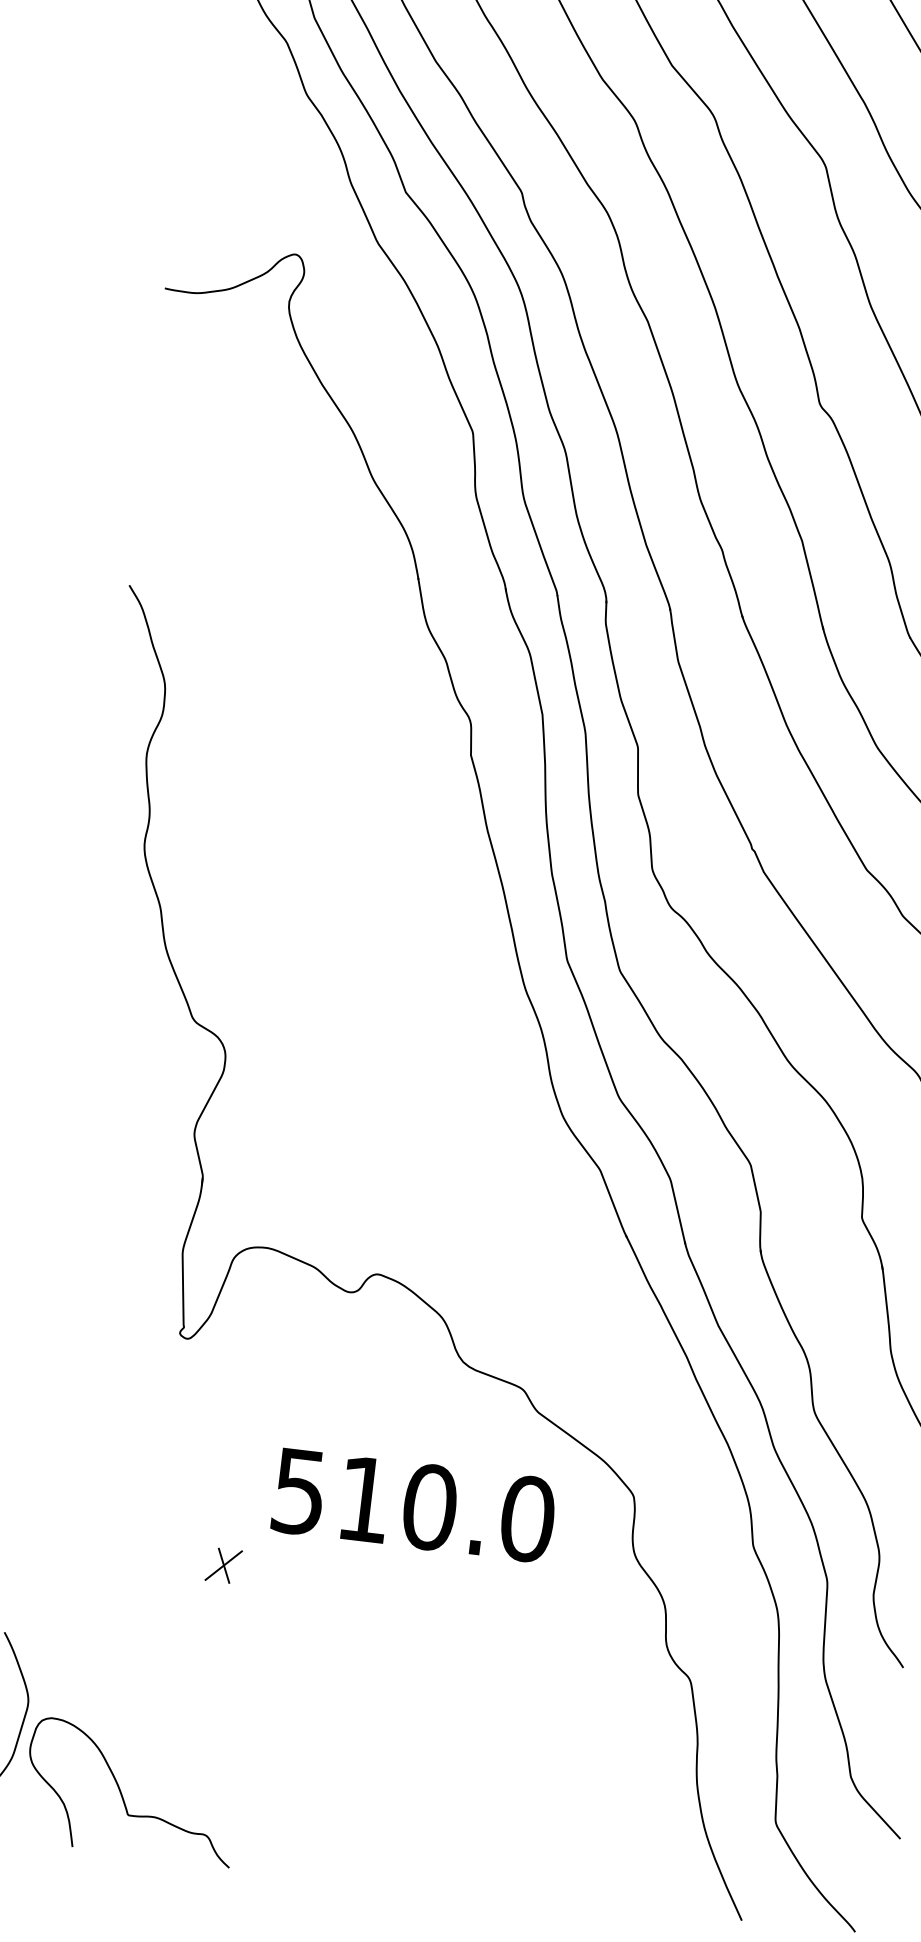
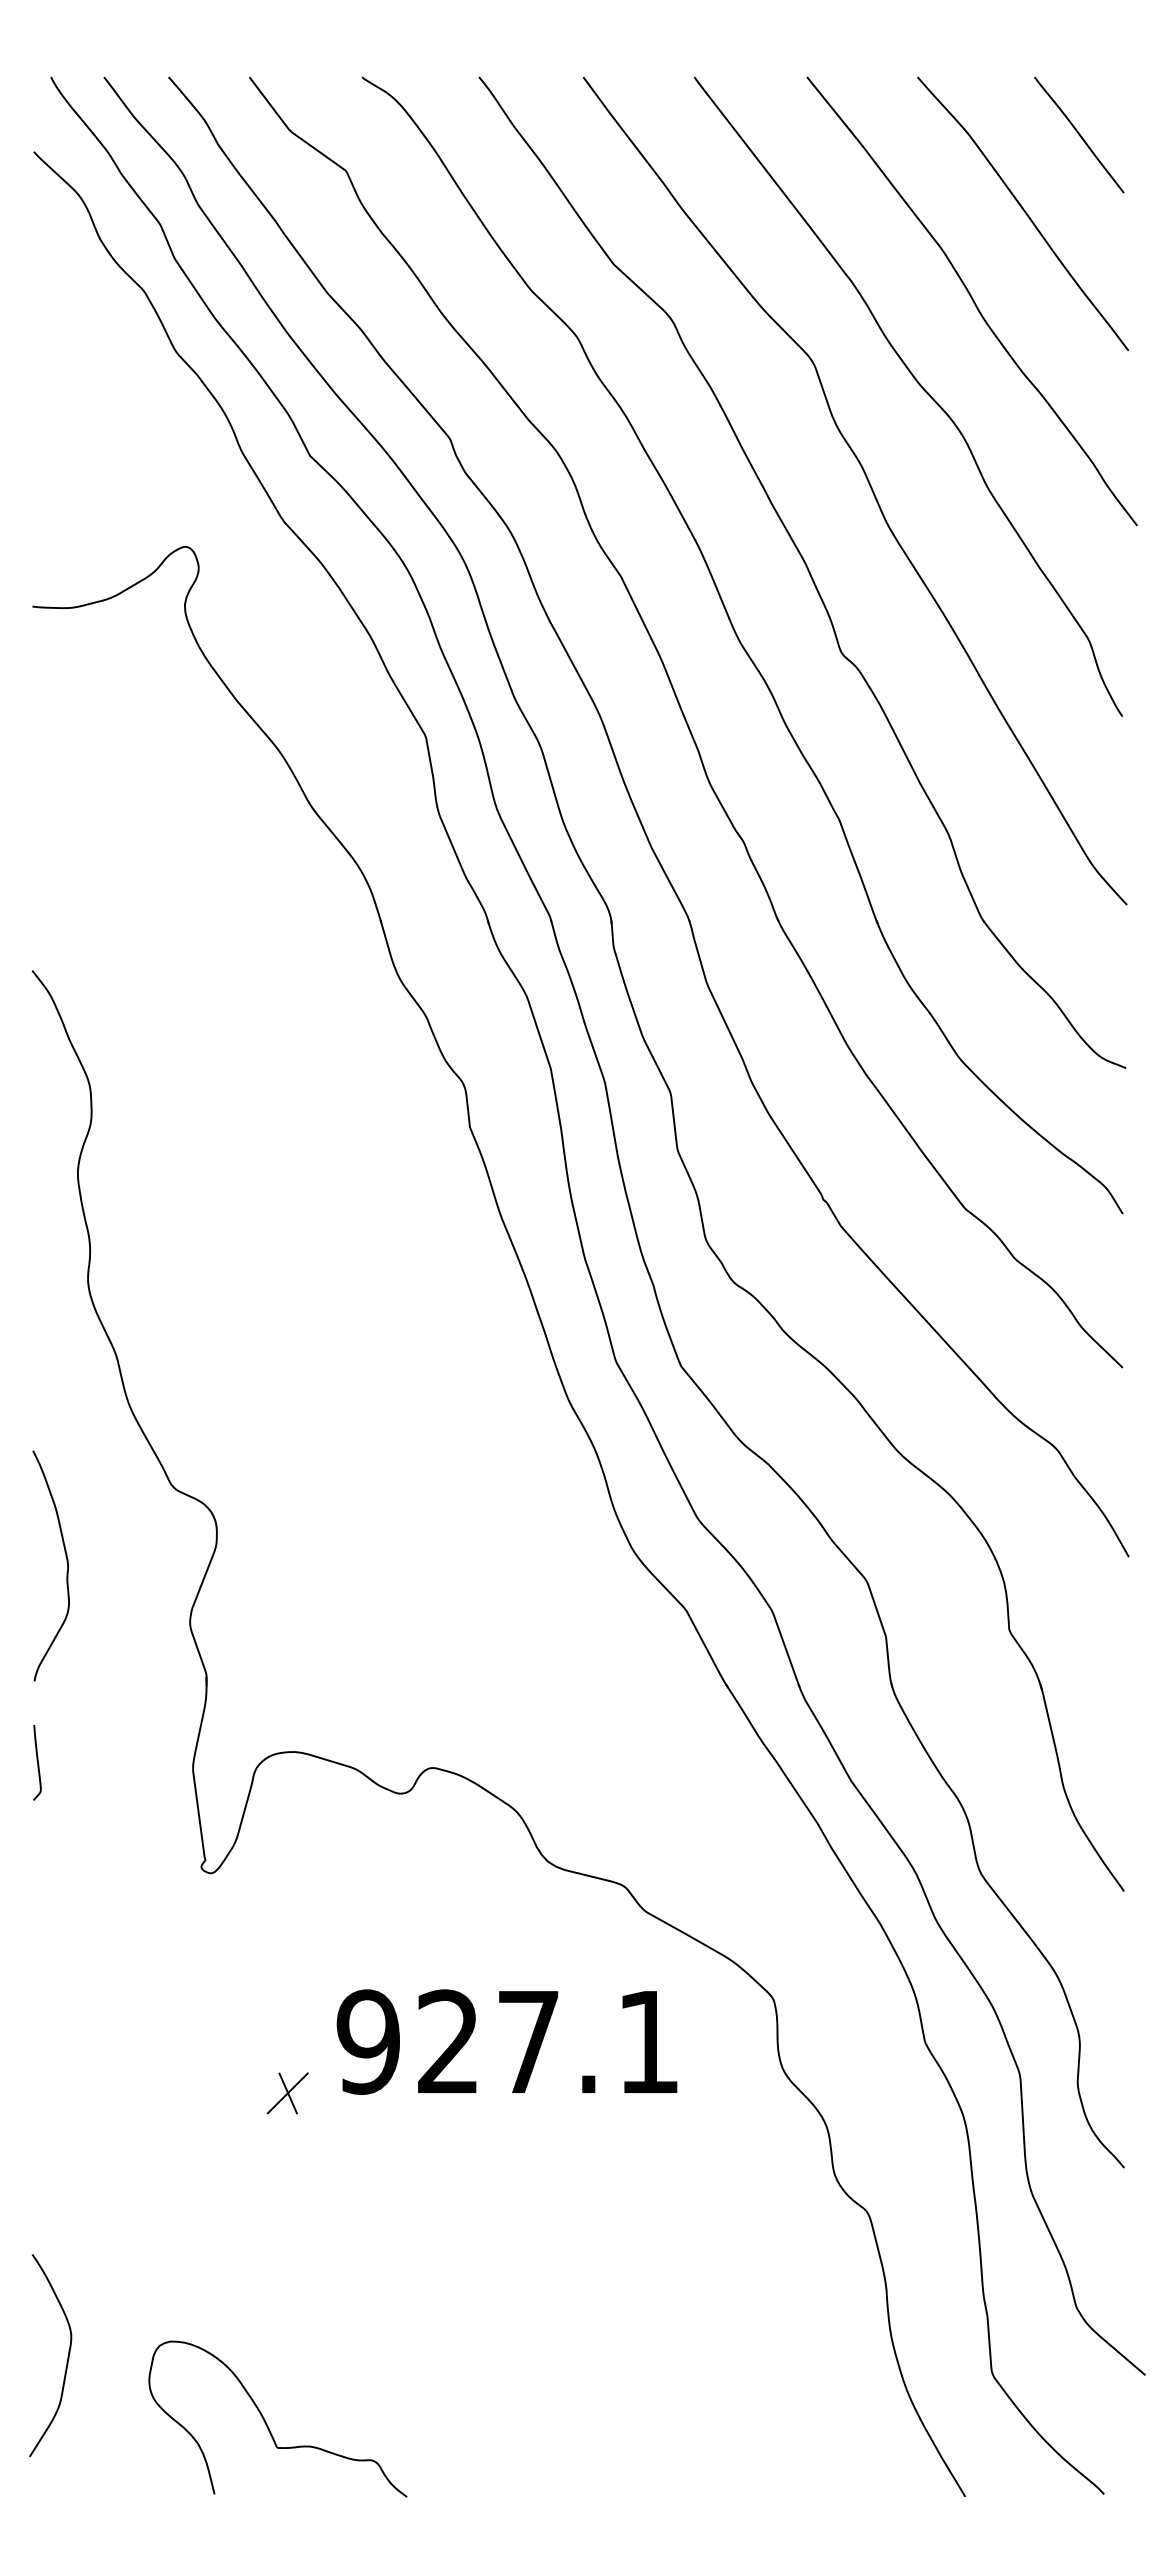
curve: (99, 1070) -> (66, 1561), added
curve: (56, 1231) -> (37, 1762), added
text: (413, 1504) -> (508, 2041), 510.0 -> 927.1
part: (223, 1565) -> (287, 2093), moved
curve: (122, 1795) -> (267, 2424), moved

